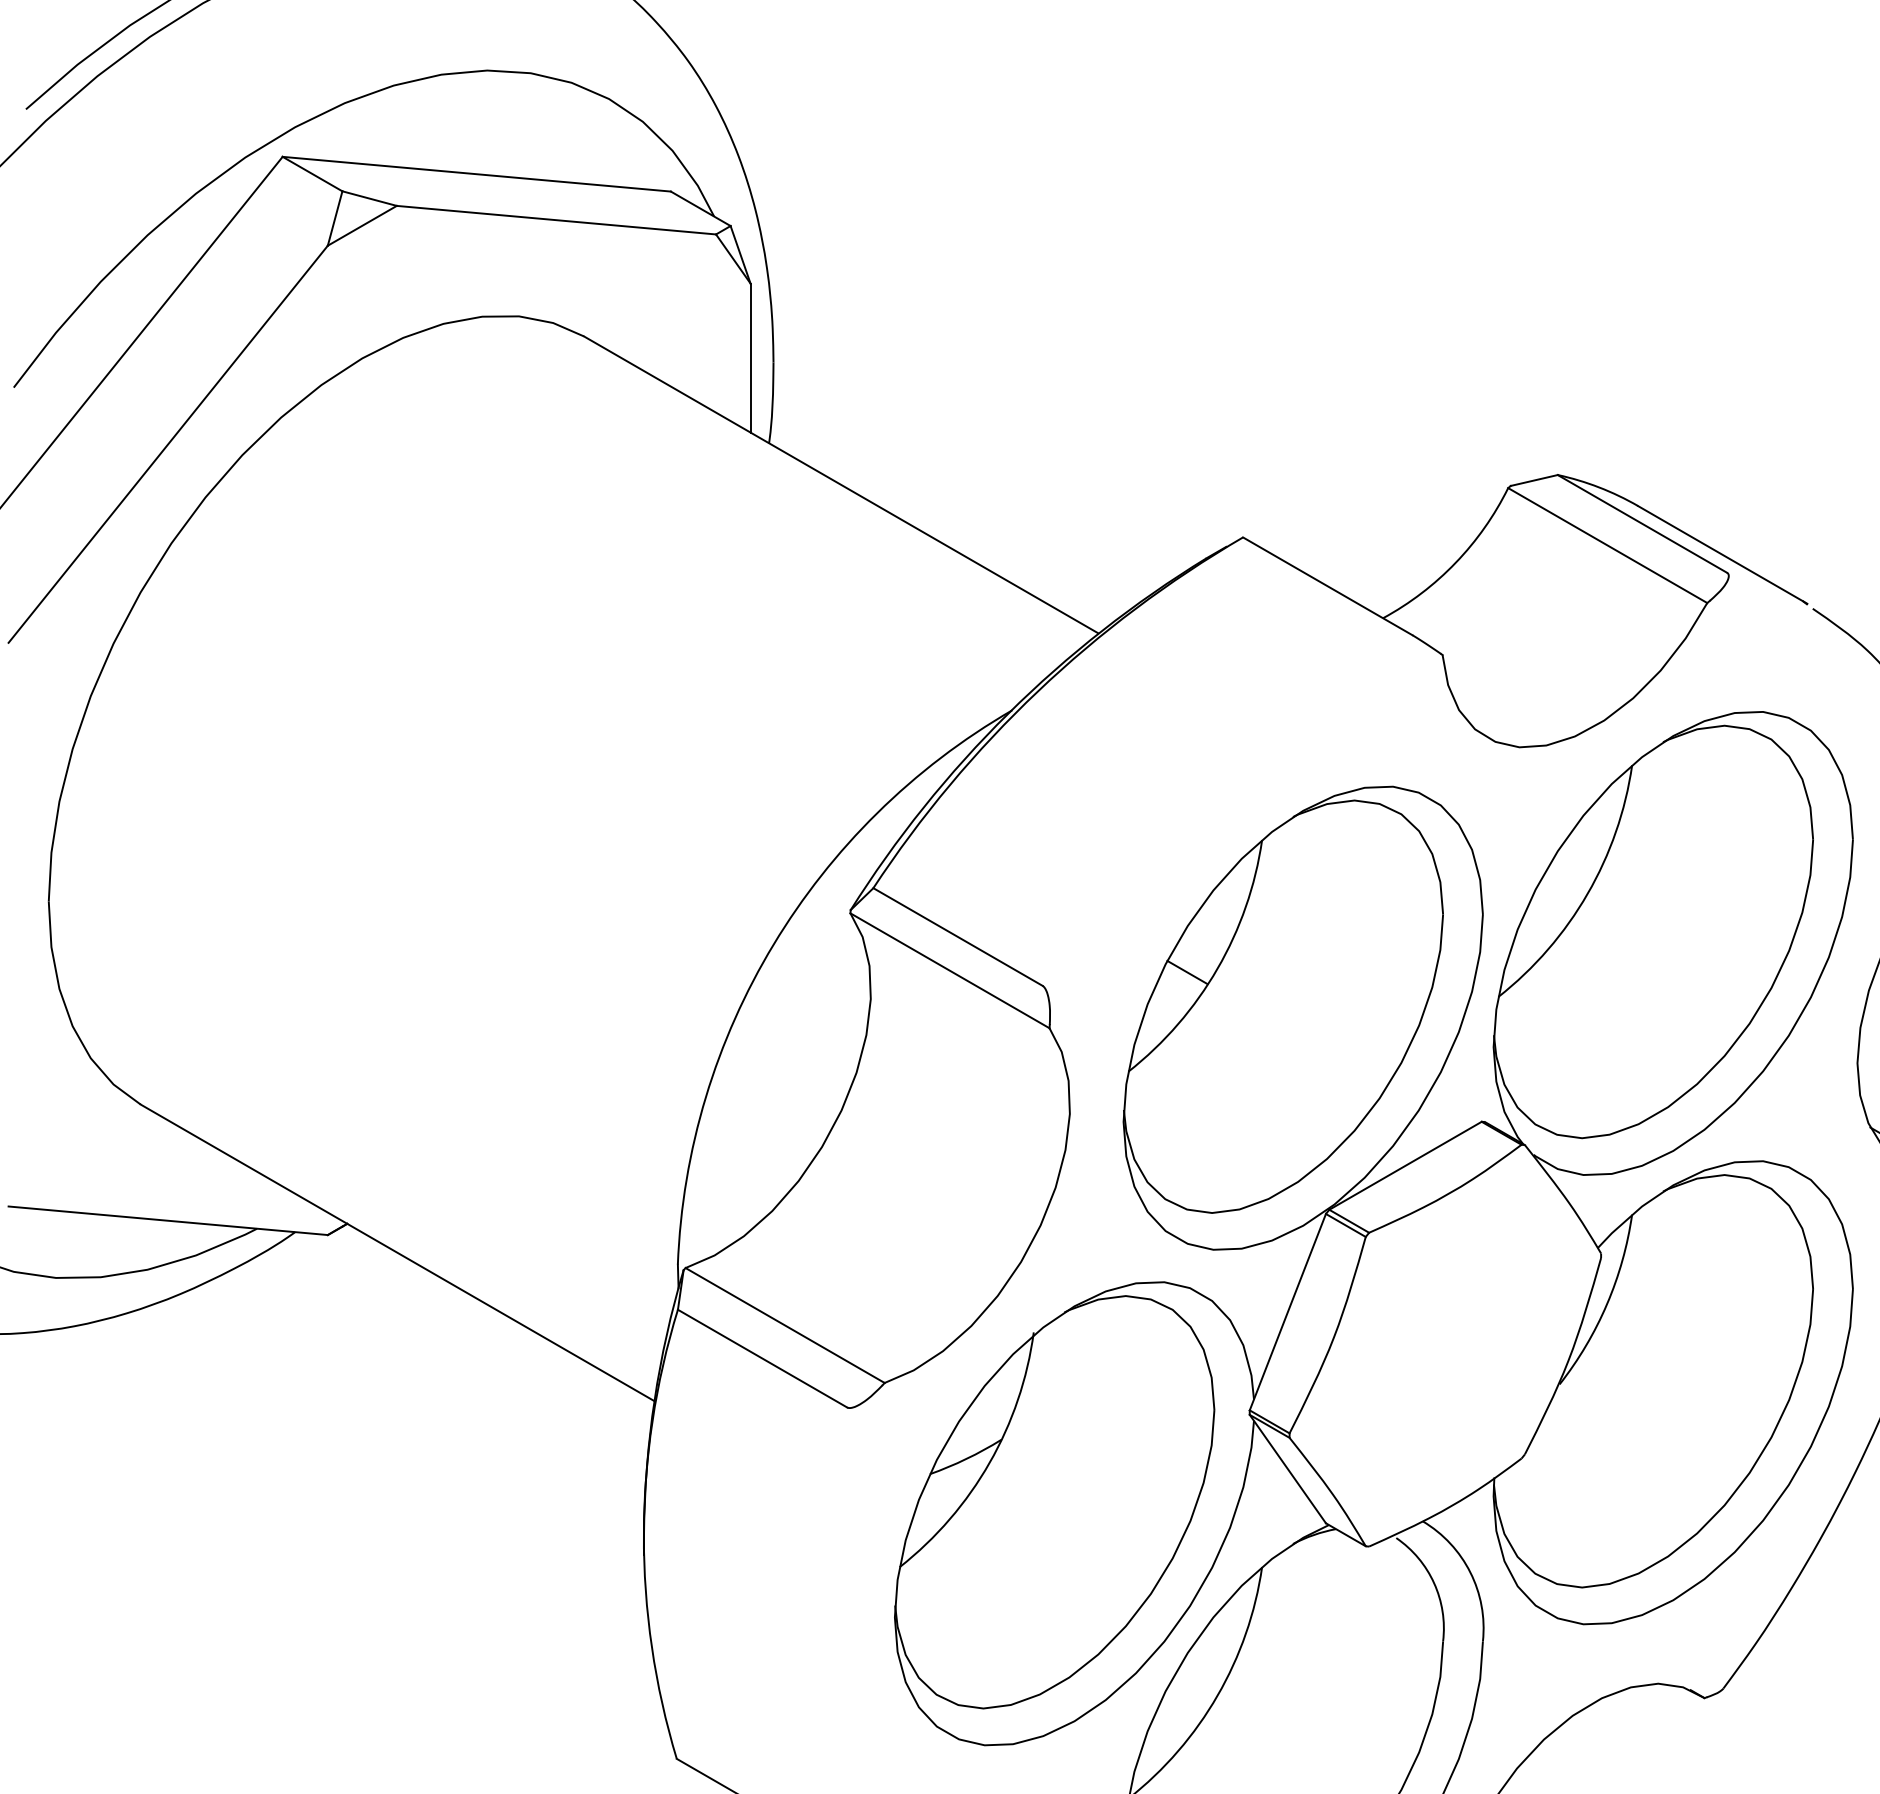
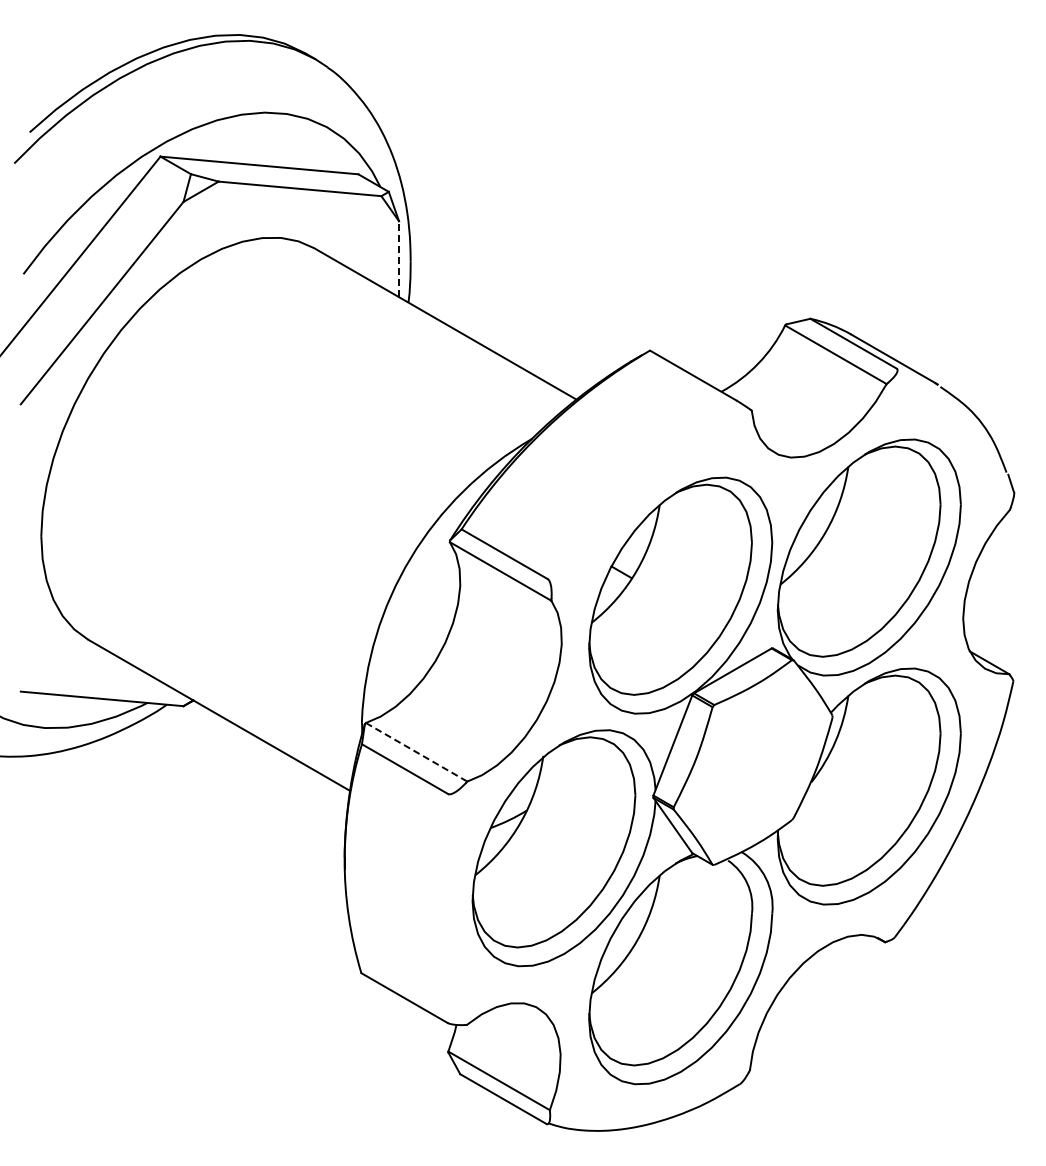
line: (749, 358) -> (398, 259), solid -> dashed
line: (784, 1325) -> (416, 752), solid -> dashed

